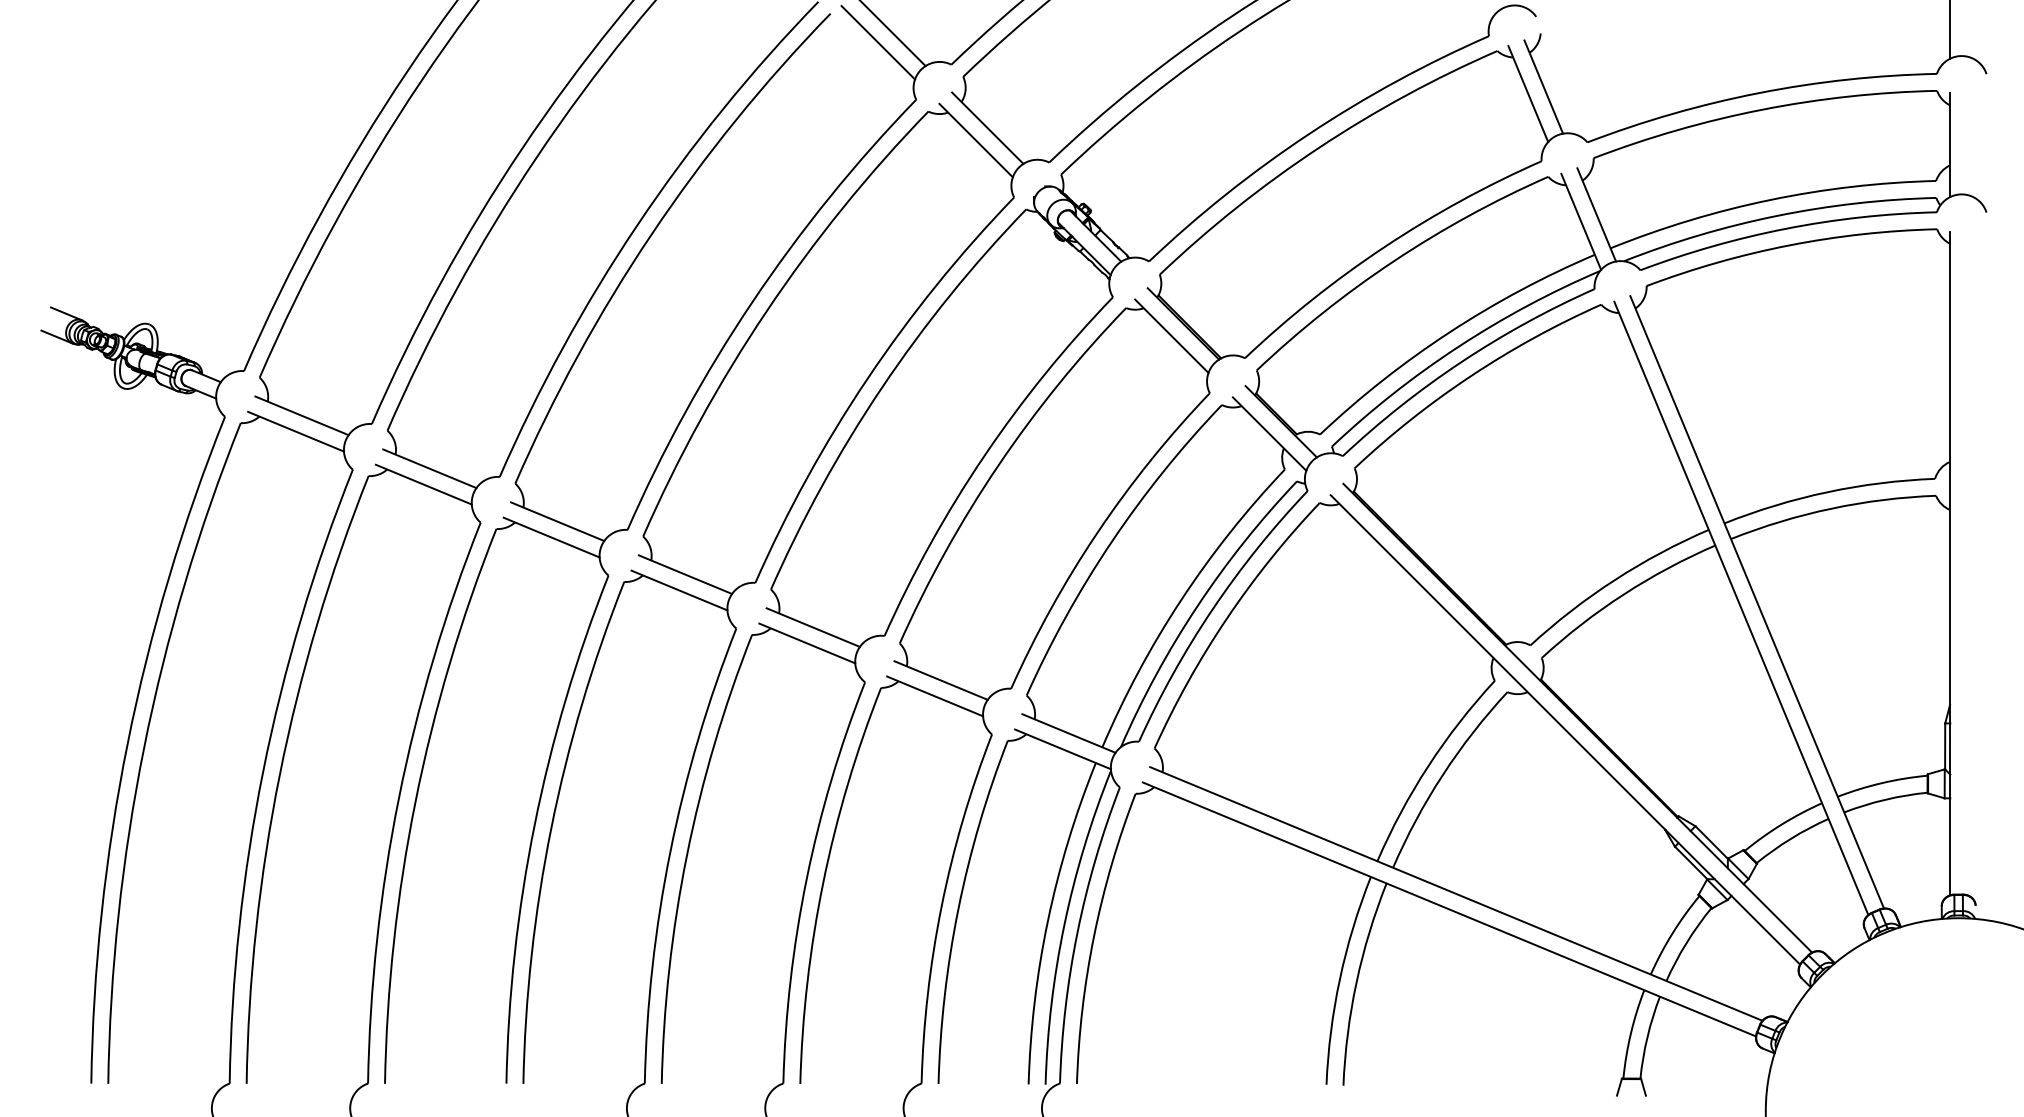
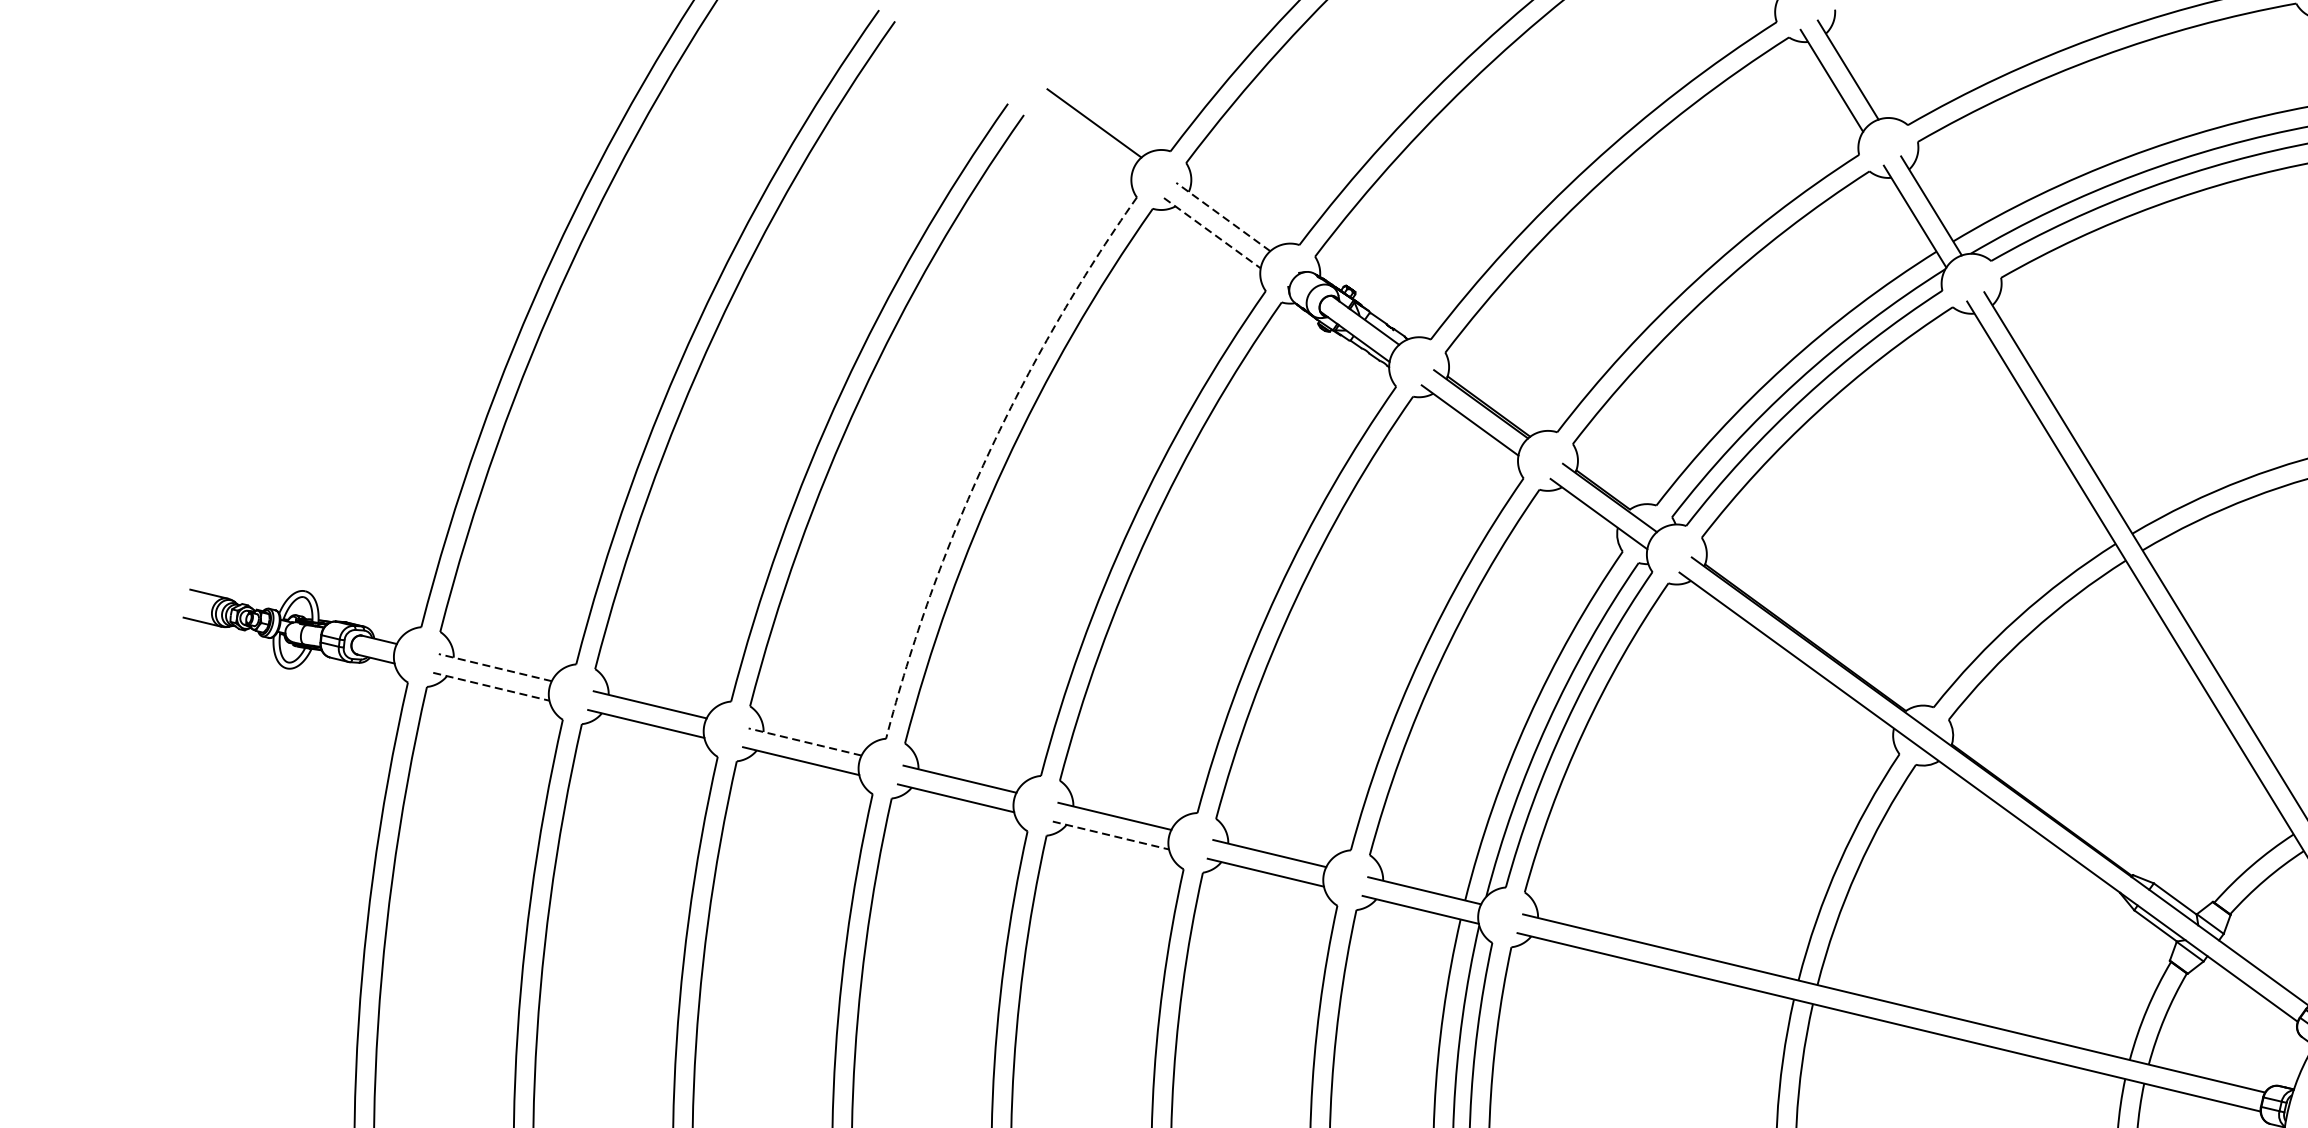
line: (878, 42) -> (1083, 139), removed
line: (987, 127) -> (1222, 216), solid -> dashed
line: (976, 140) -> (1212, 233), solid -> dashed
arc: (752, 301) -> (987, 456), solid -> dashed
line: (301, 415) -> (494, 667), solid -> dashed
line: (296, 431) -> (491, 686), solid -> dashed
line: (557, 521) -> (804, 741), solid -> dashed
line: (807, 643) -> (1111, 835), solid -> dashed

